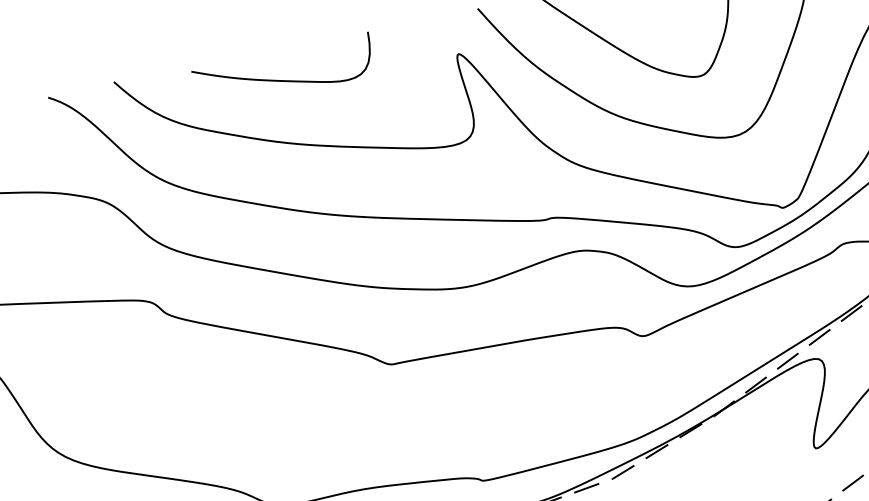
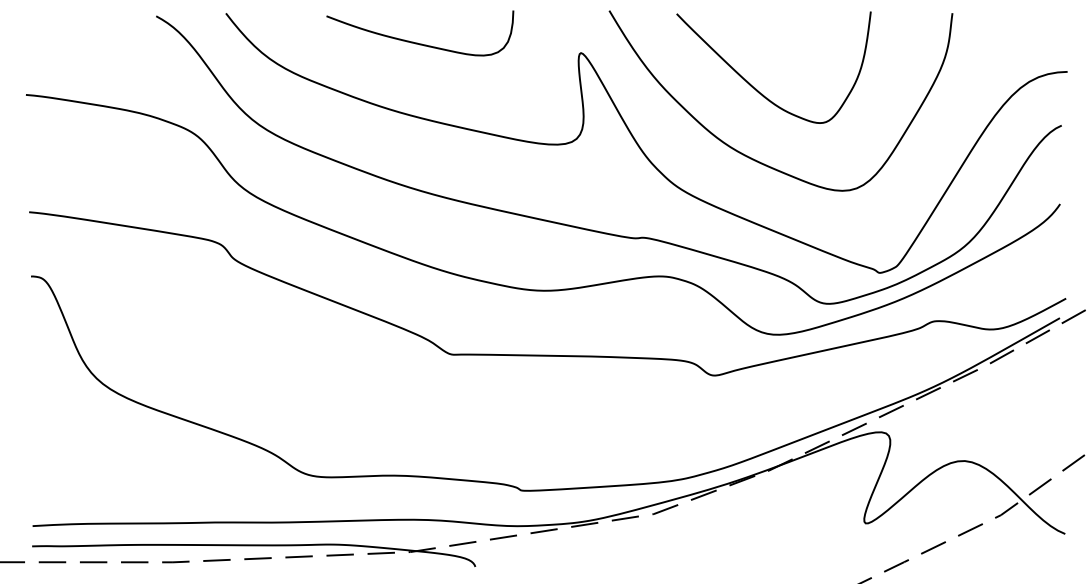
curve: (282, 79) -> (417, 42), moved

